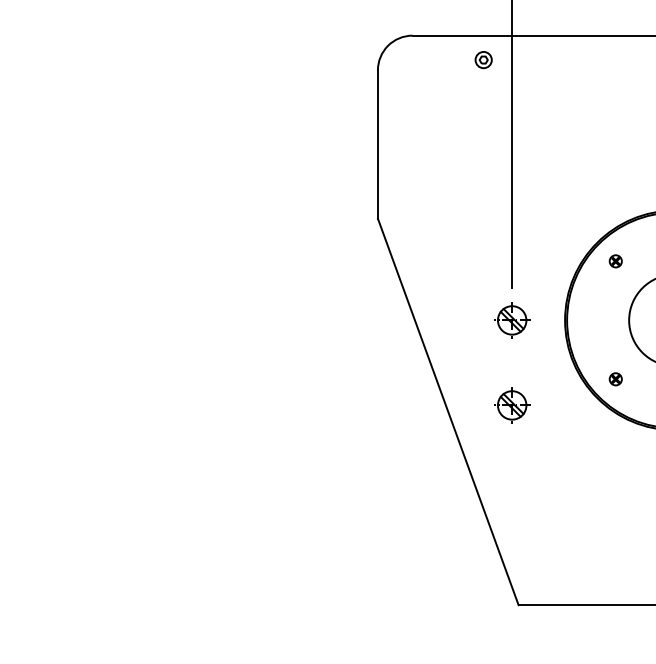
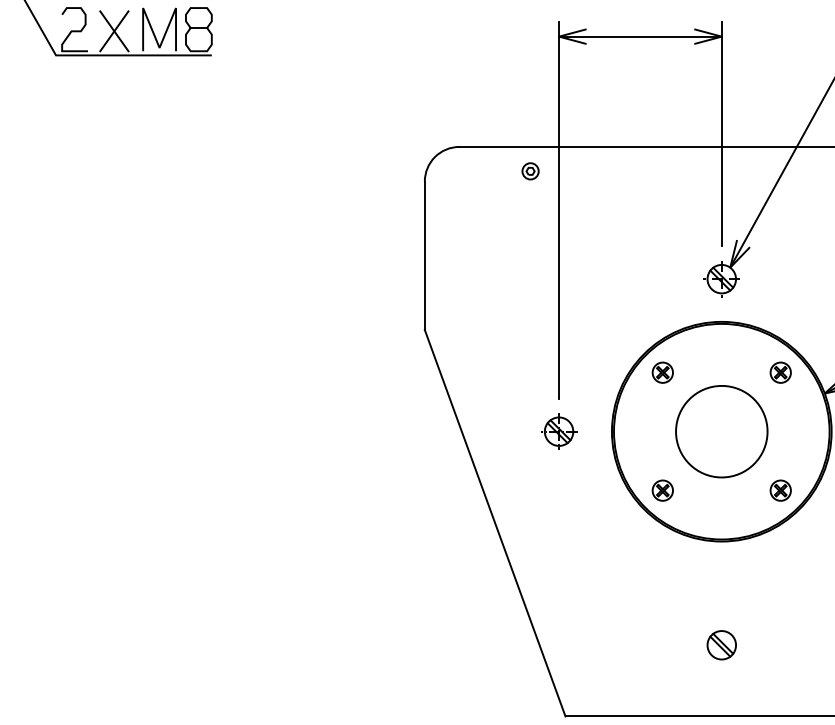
part: (615, 261) -> (662, 372), size x1.67
part: (615, 379) -> (662, 490), size x1.67
part: (512, 405) -> (559, 516), removed

